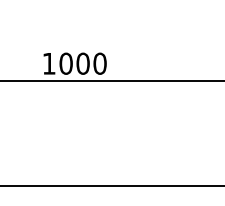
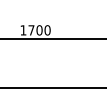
text: (66, 64) -> (31, 30), 1000 -> 1700

